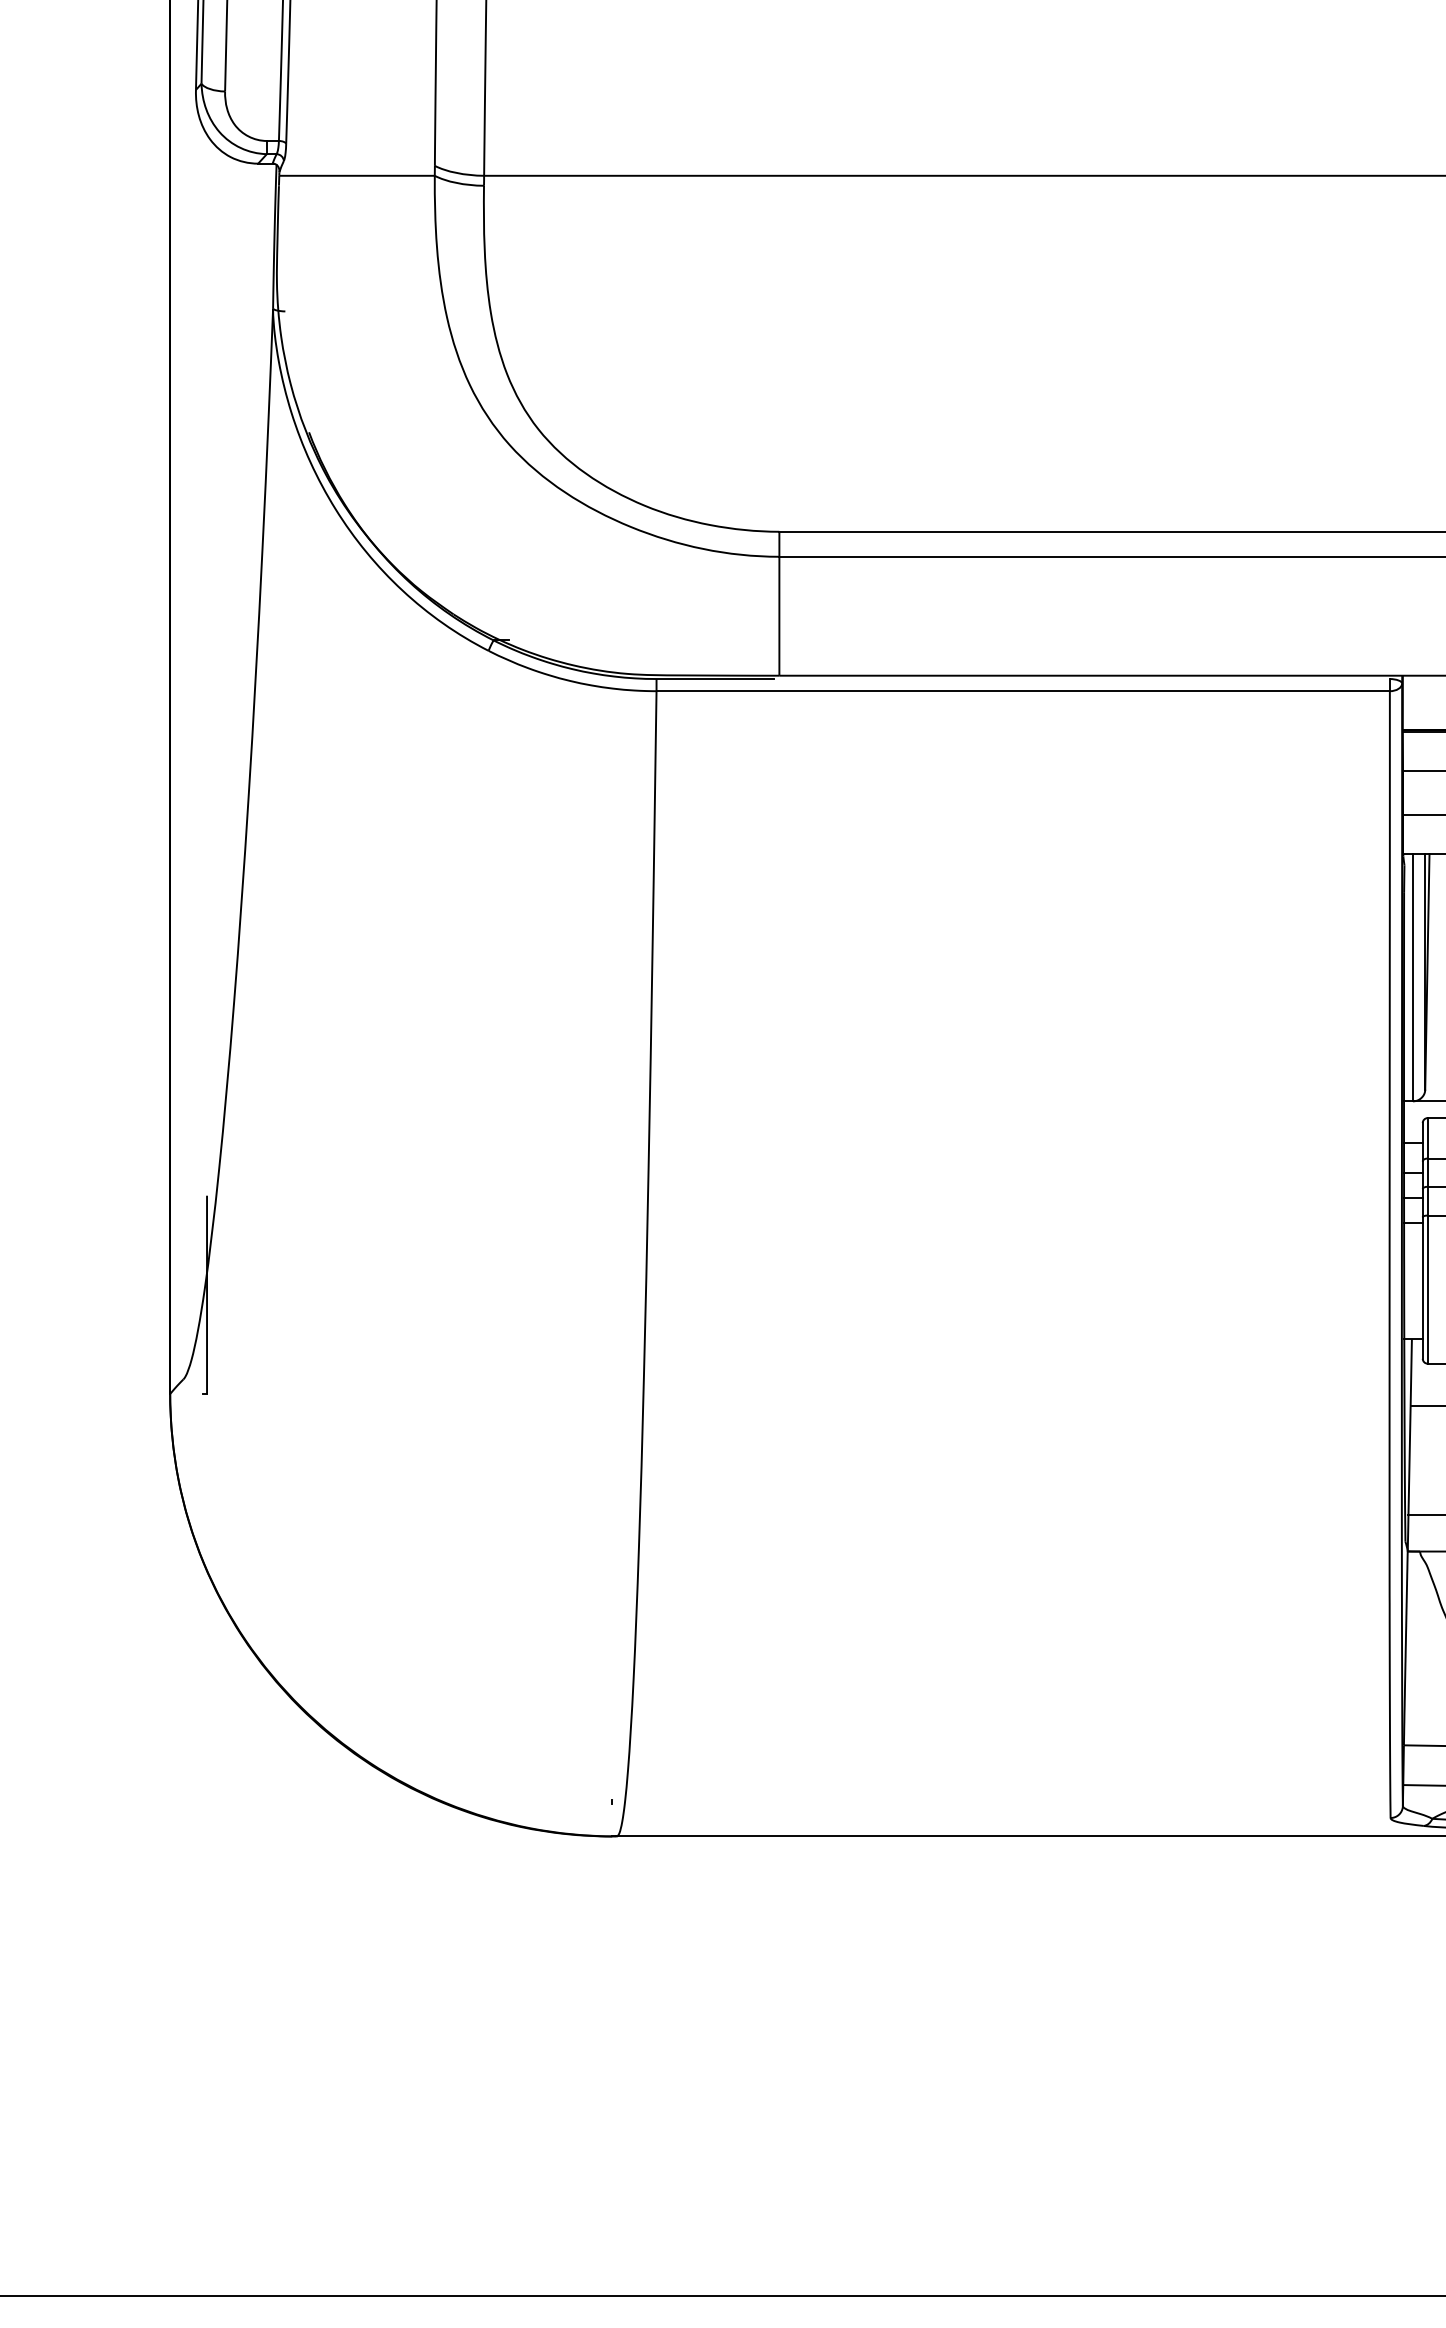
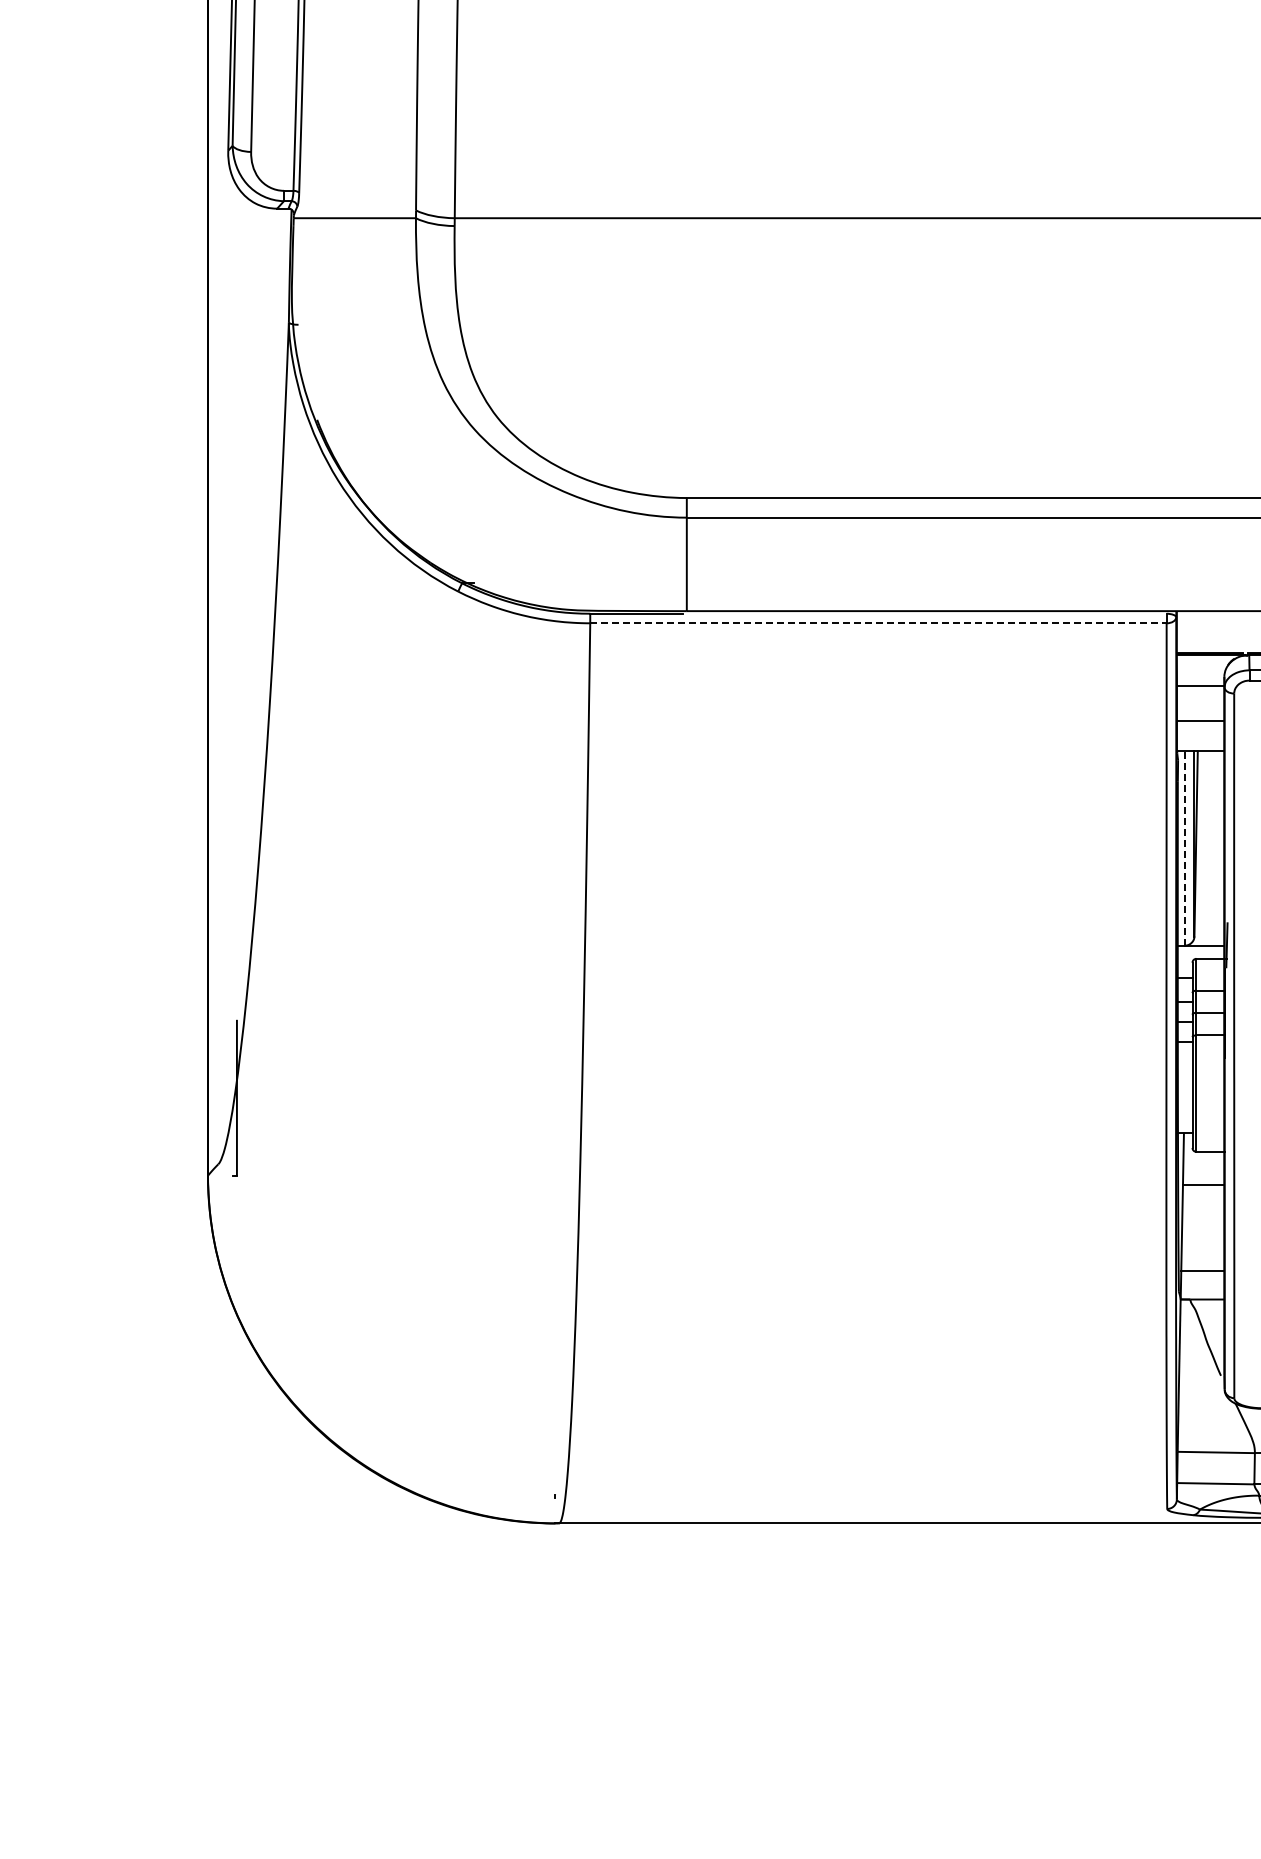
line: (1023, 691) -> (878, 623), solid -> dashed
line: (1412, 977) -> (1184, 848), solid -> dashed

